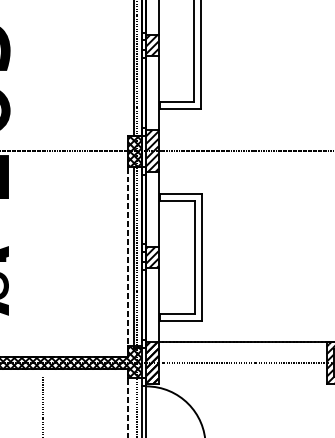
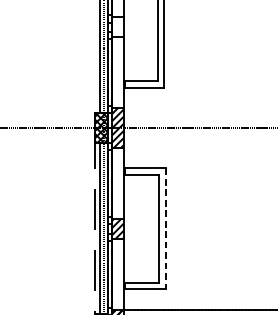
hatch: (152, 44) -> (118, 26), removed
line: (202, 257) -> (165, 229), solid -> dashed

